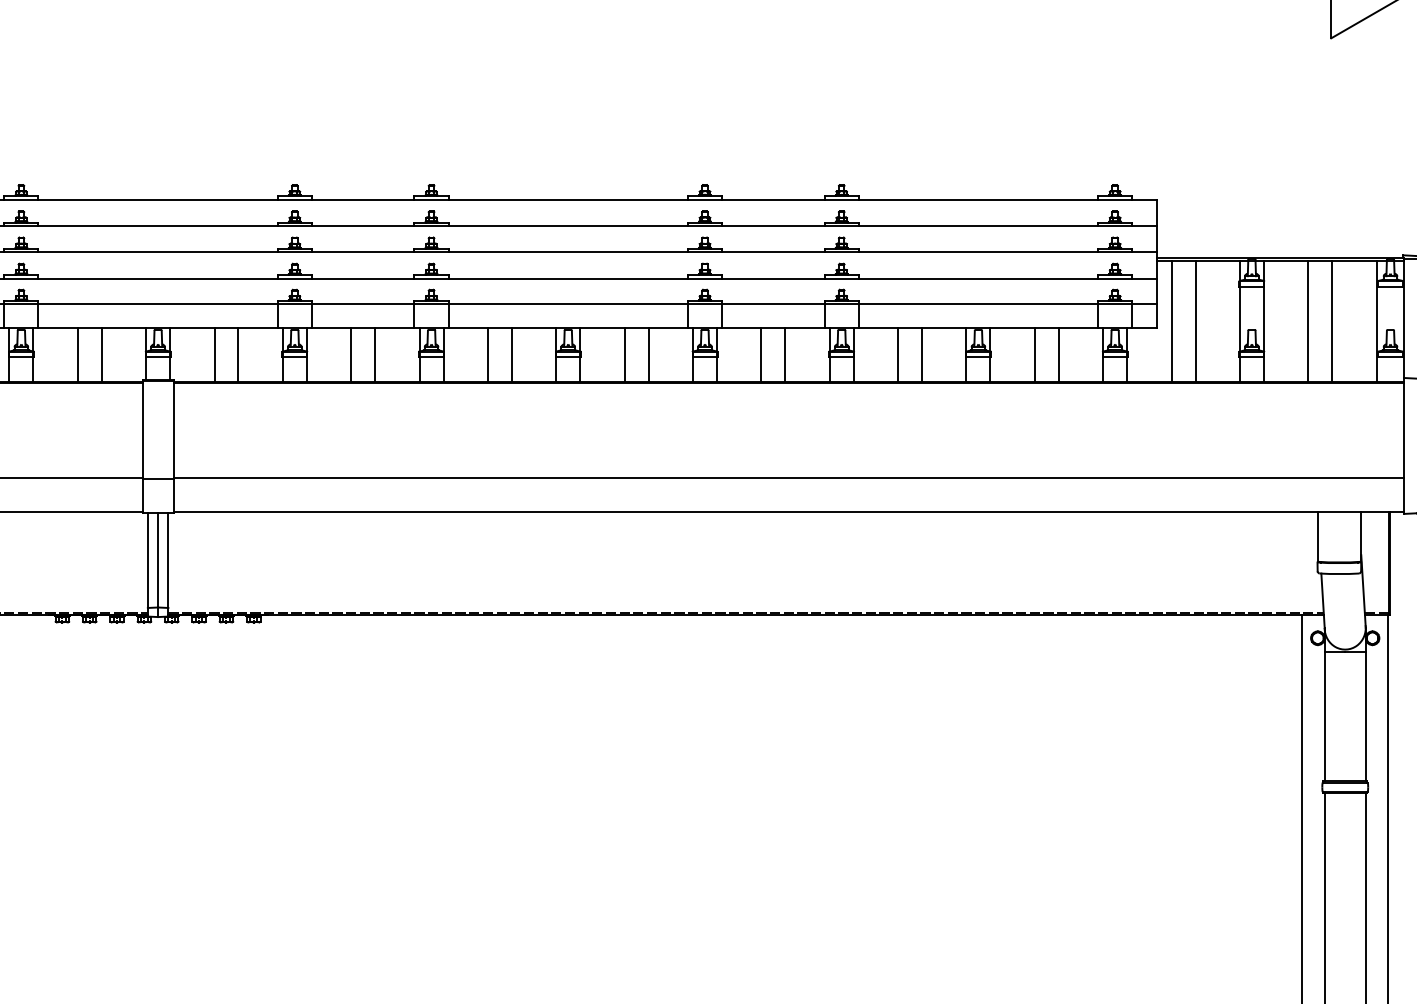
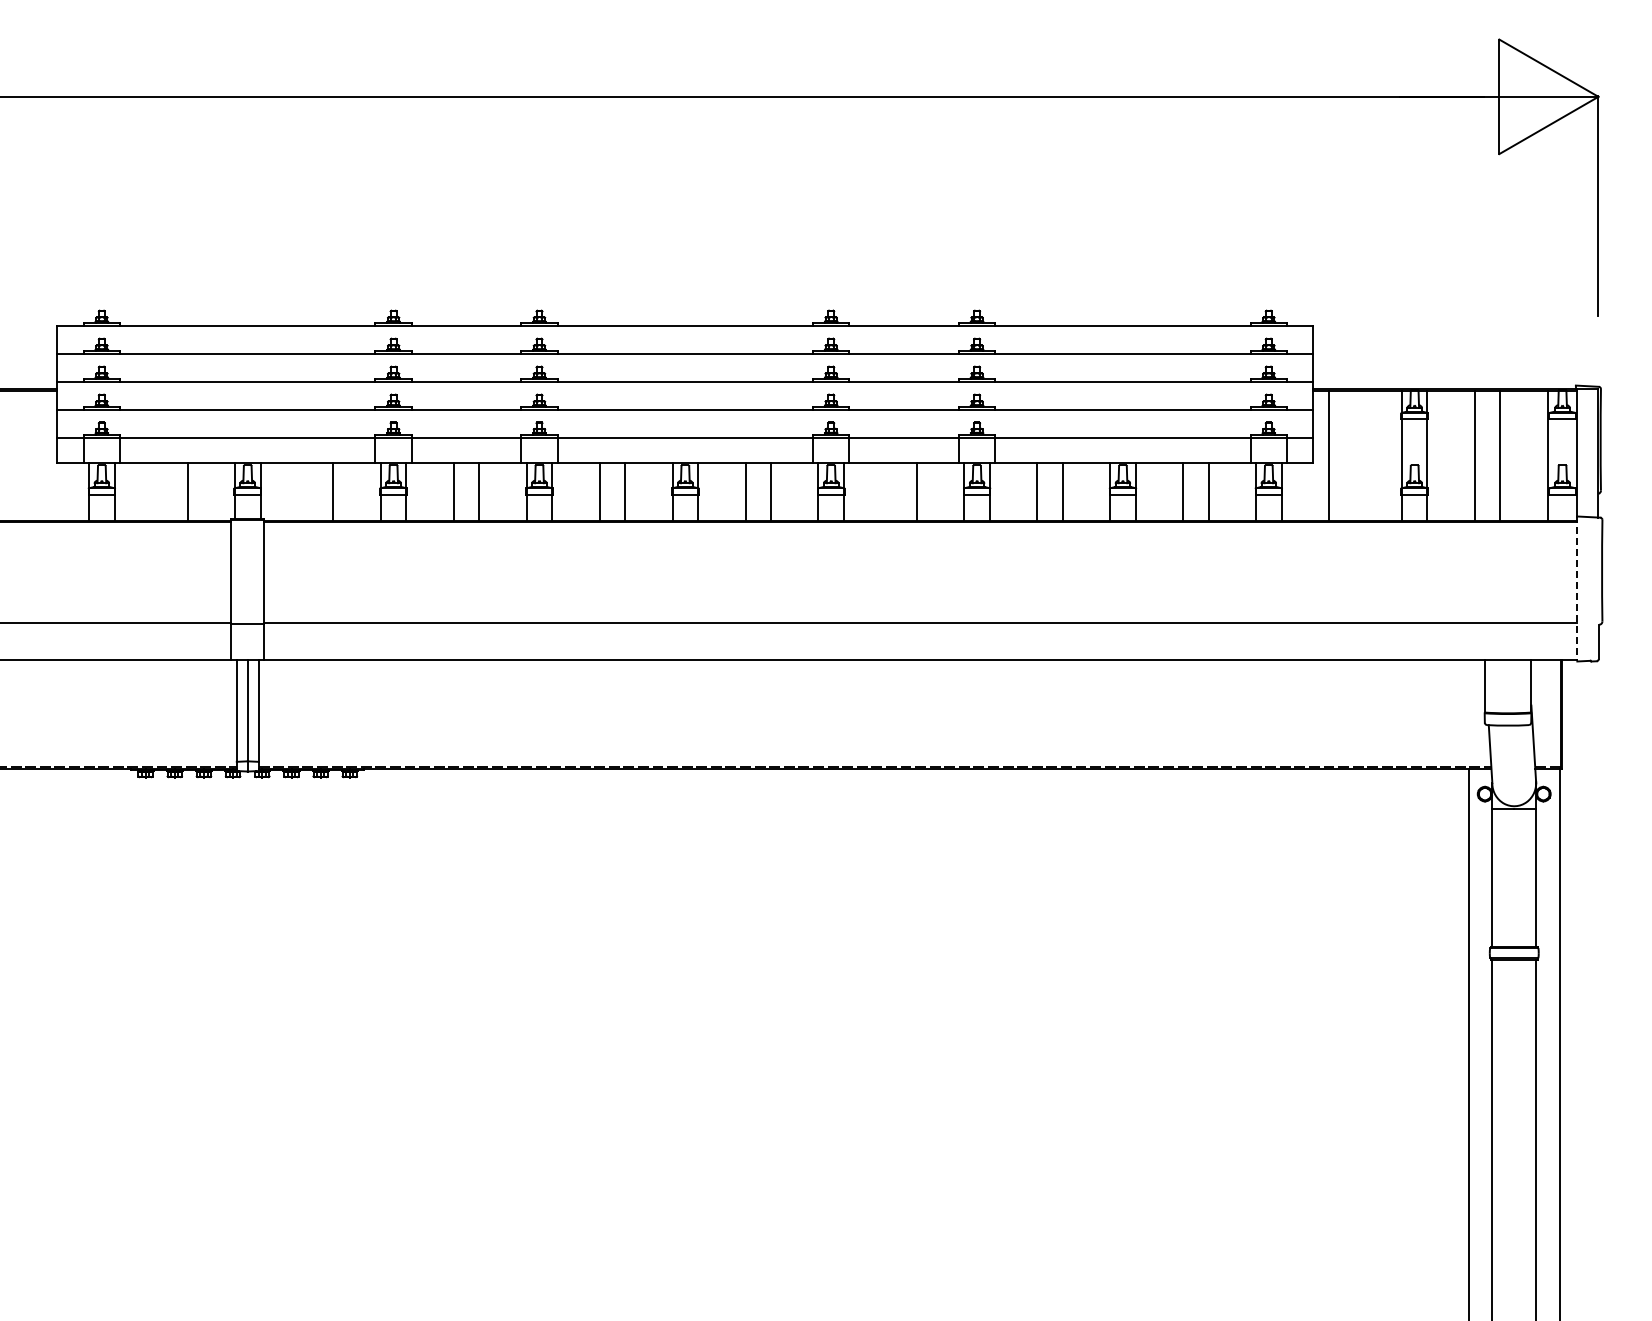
line: (1195, 320) -> (1354, 455), removed
line: (78, 354) -> (162, 491), removed
line: (214, 354) -> (307, 491), removed
line: (761, 354) -> (891, 491), removed
line: (1404, 446) -> (1577, 589), solid -> dashed

